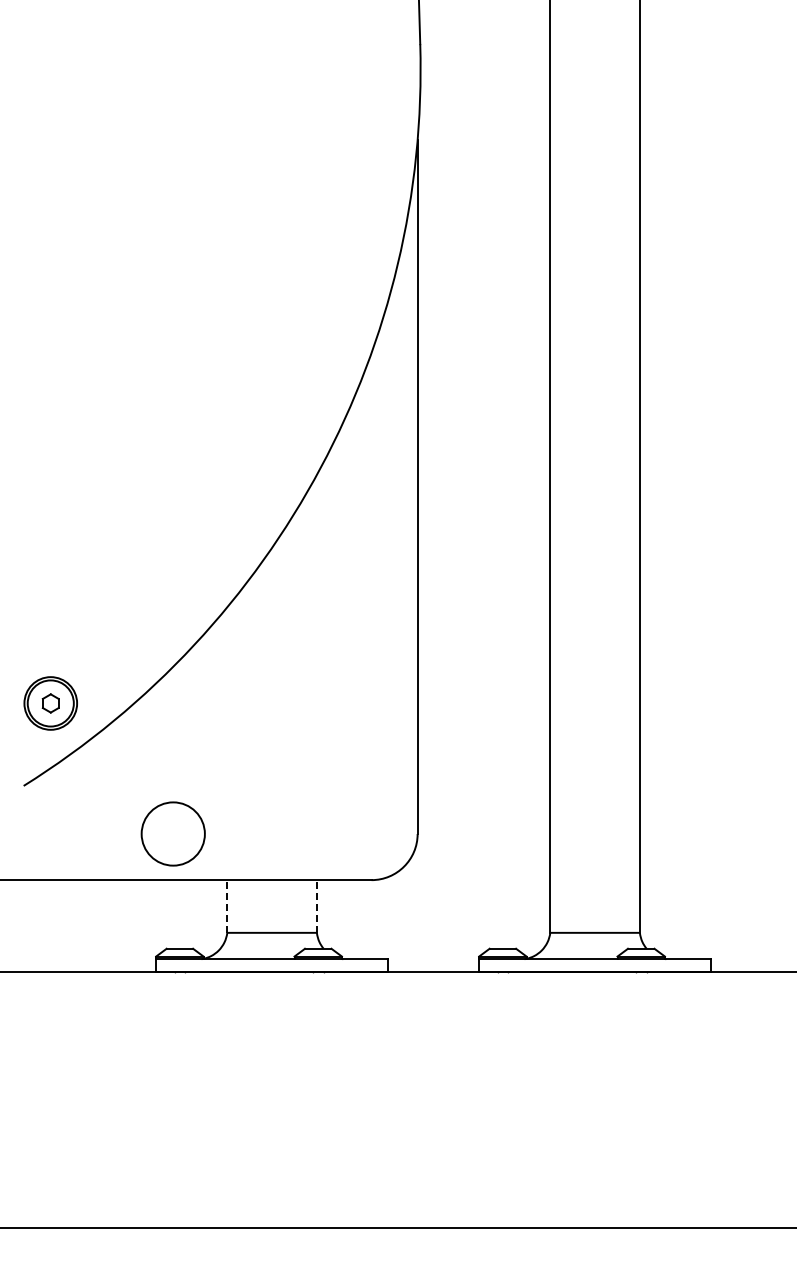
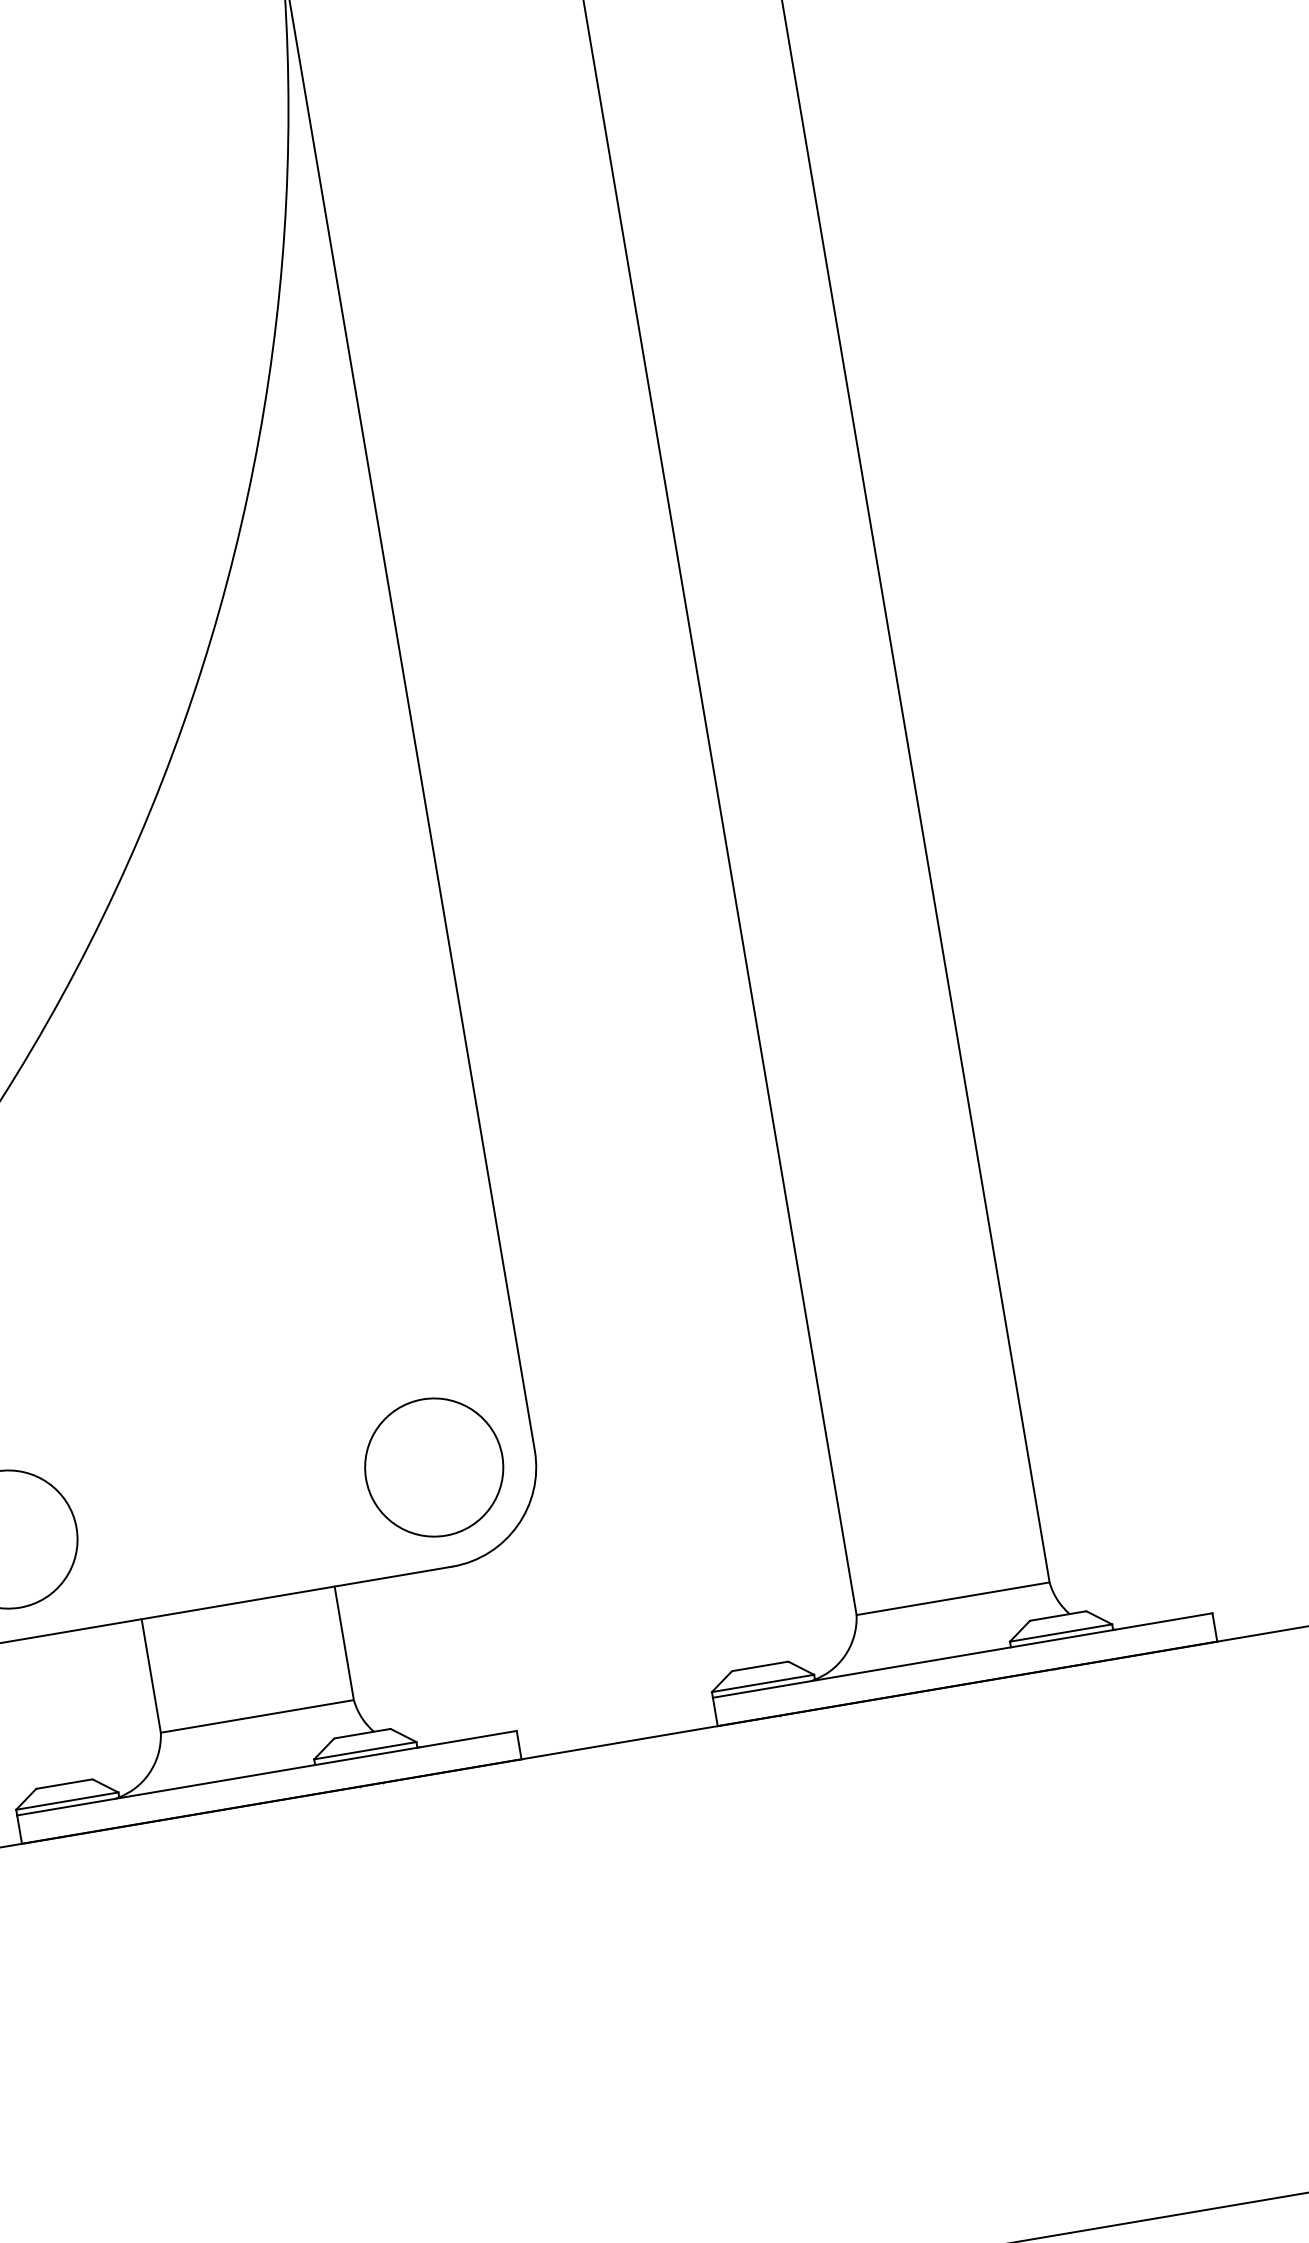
circle: (370, 833) -> (433, 1466), added
line: (227, 906) -> (151, 1675), dashed -> solid
line: (316, 906) -> (343, 1643), dashed -> solid

